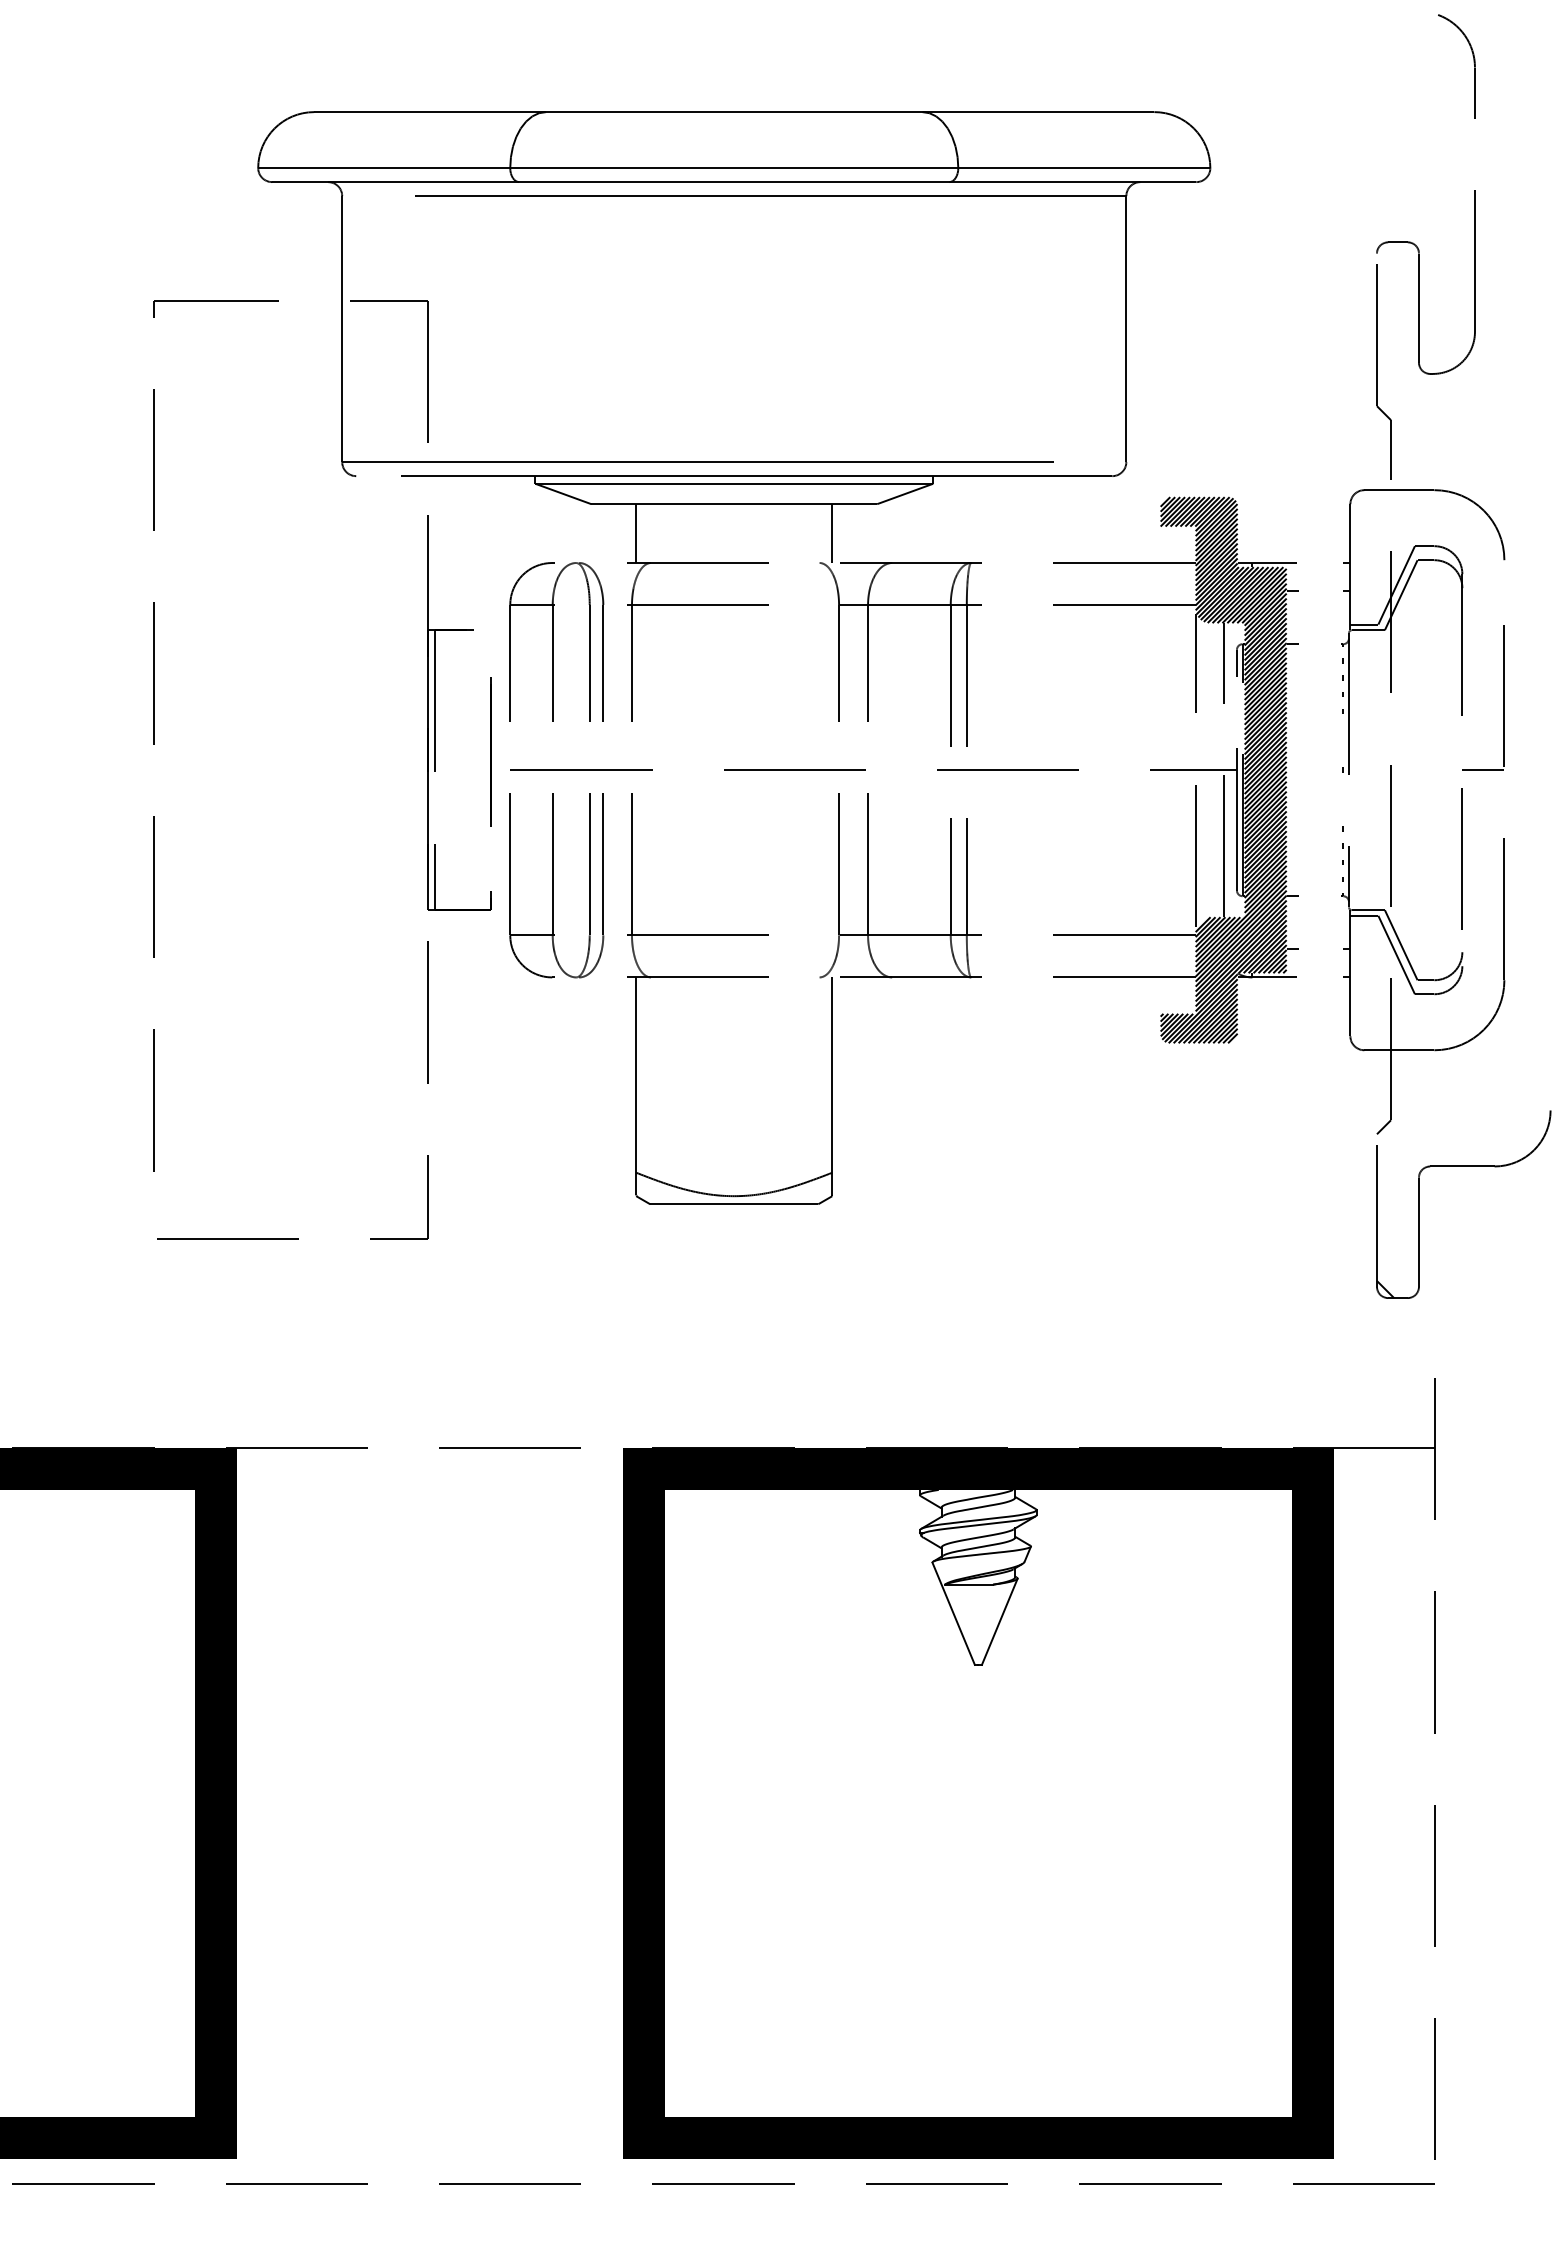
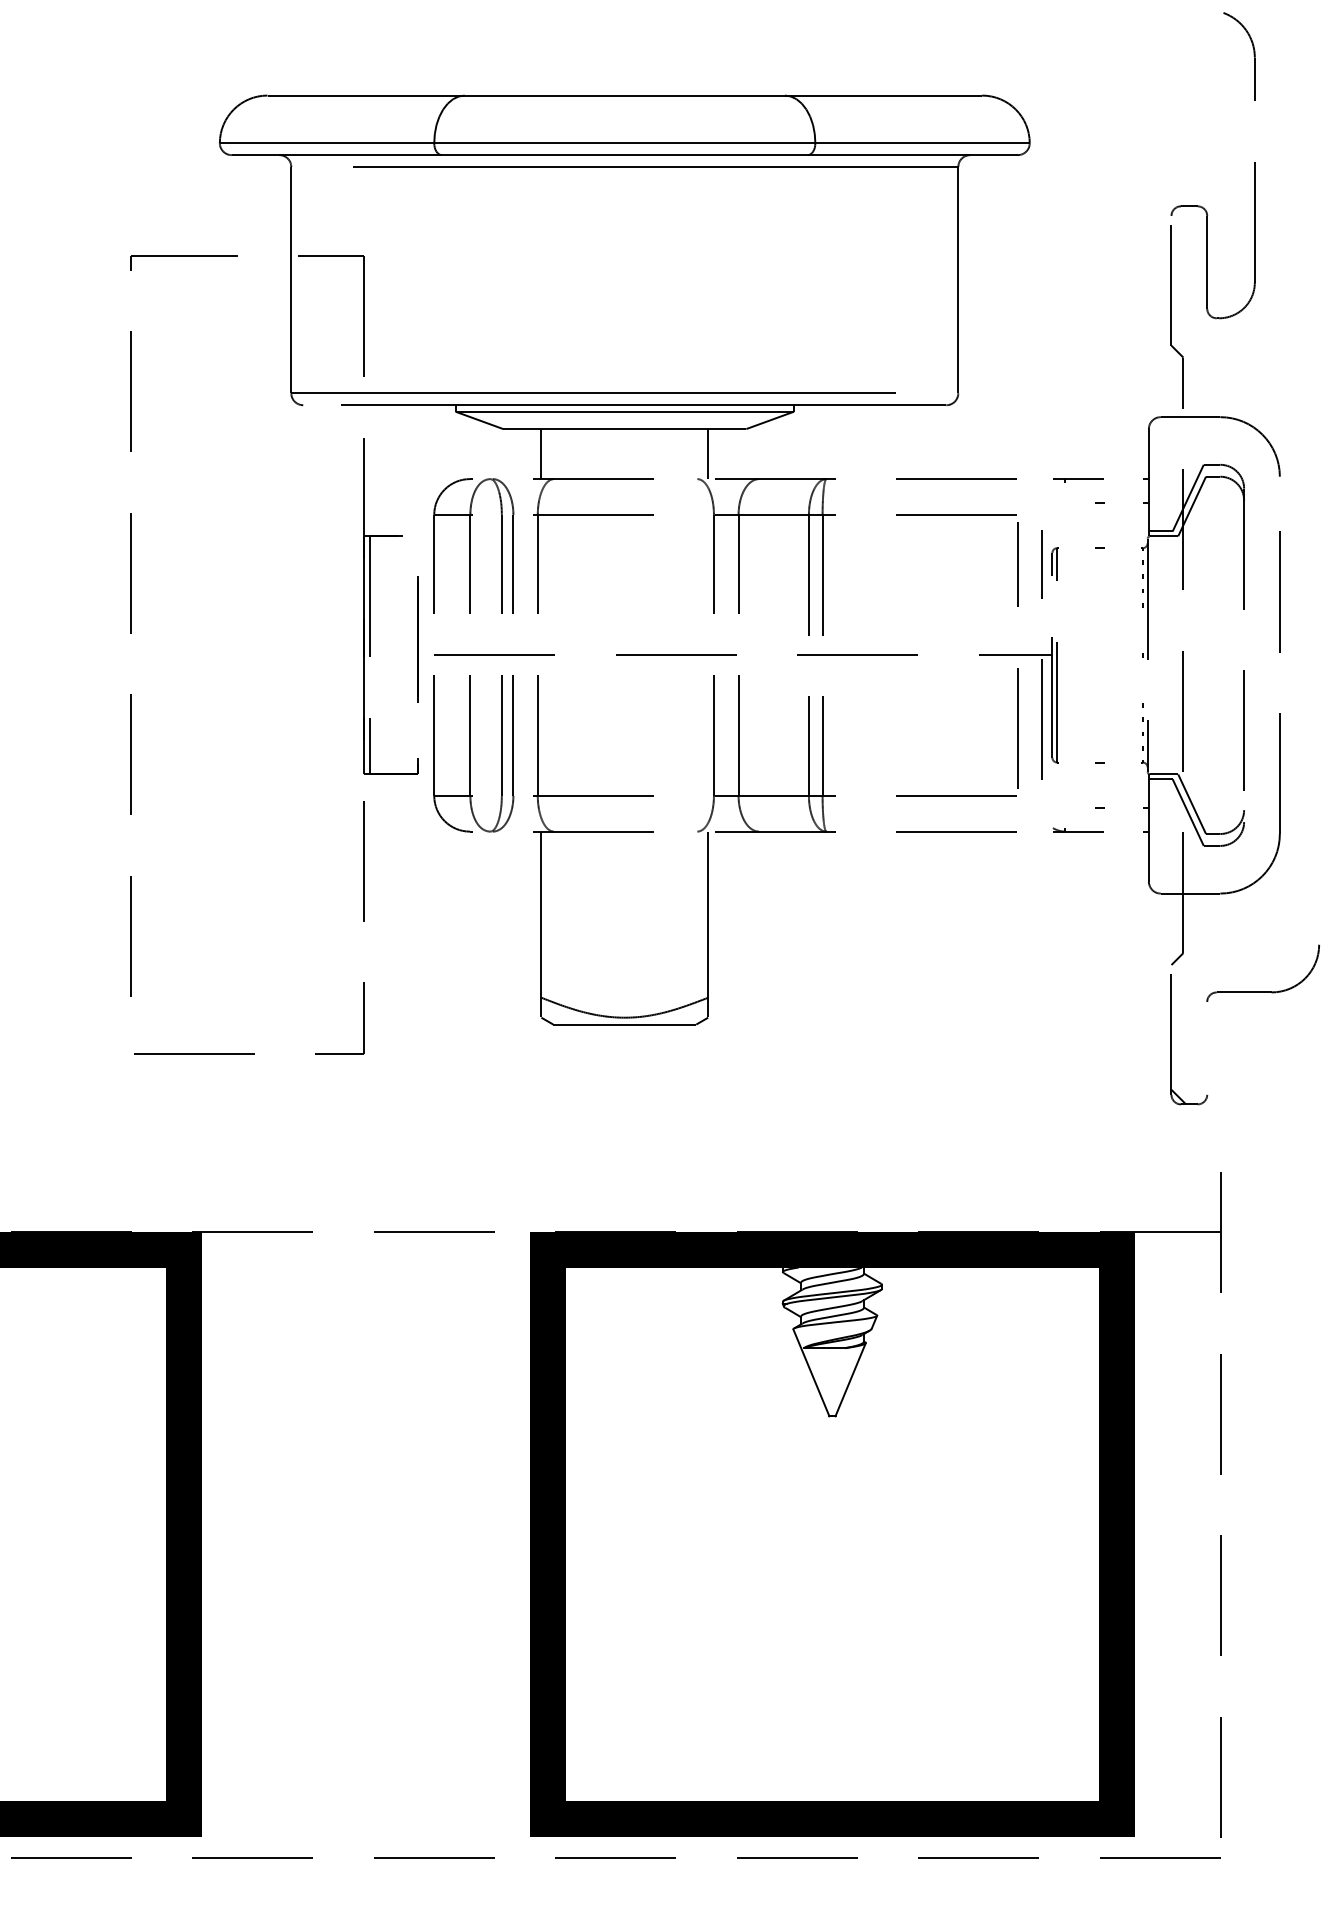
hatch: (1223, 770) -> (1040, 655), removed
line: (1483, 770) -> (1262, 655), removed
line: (1418, 1231) -> (1206, 1047), removed

